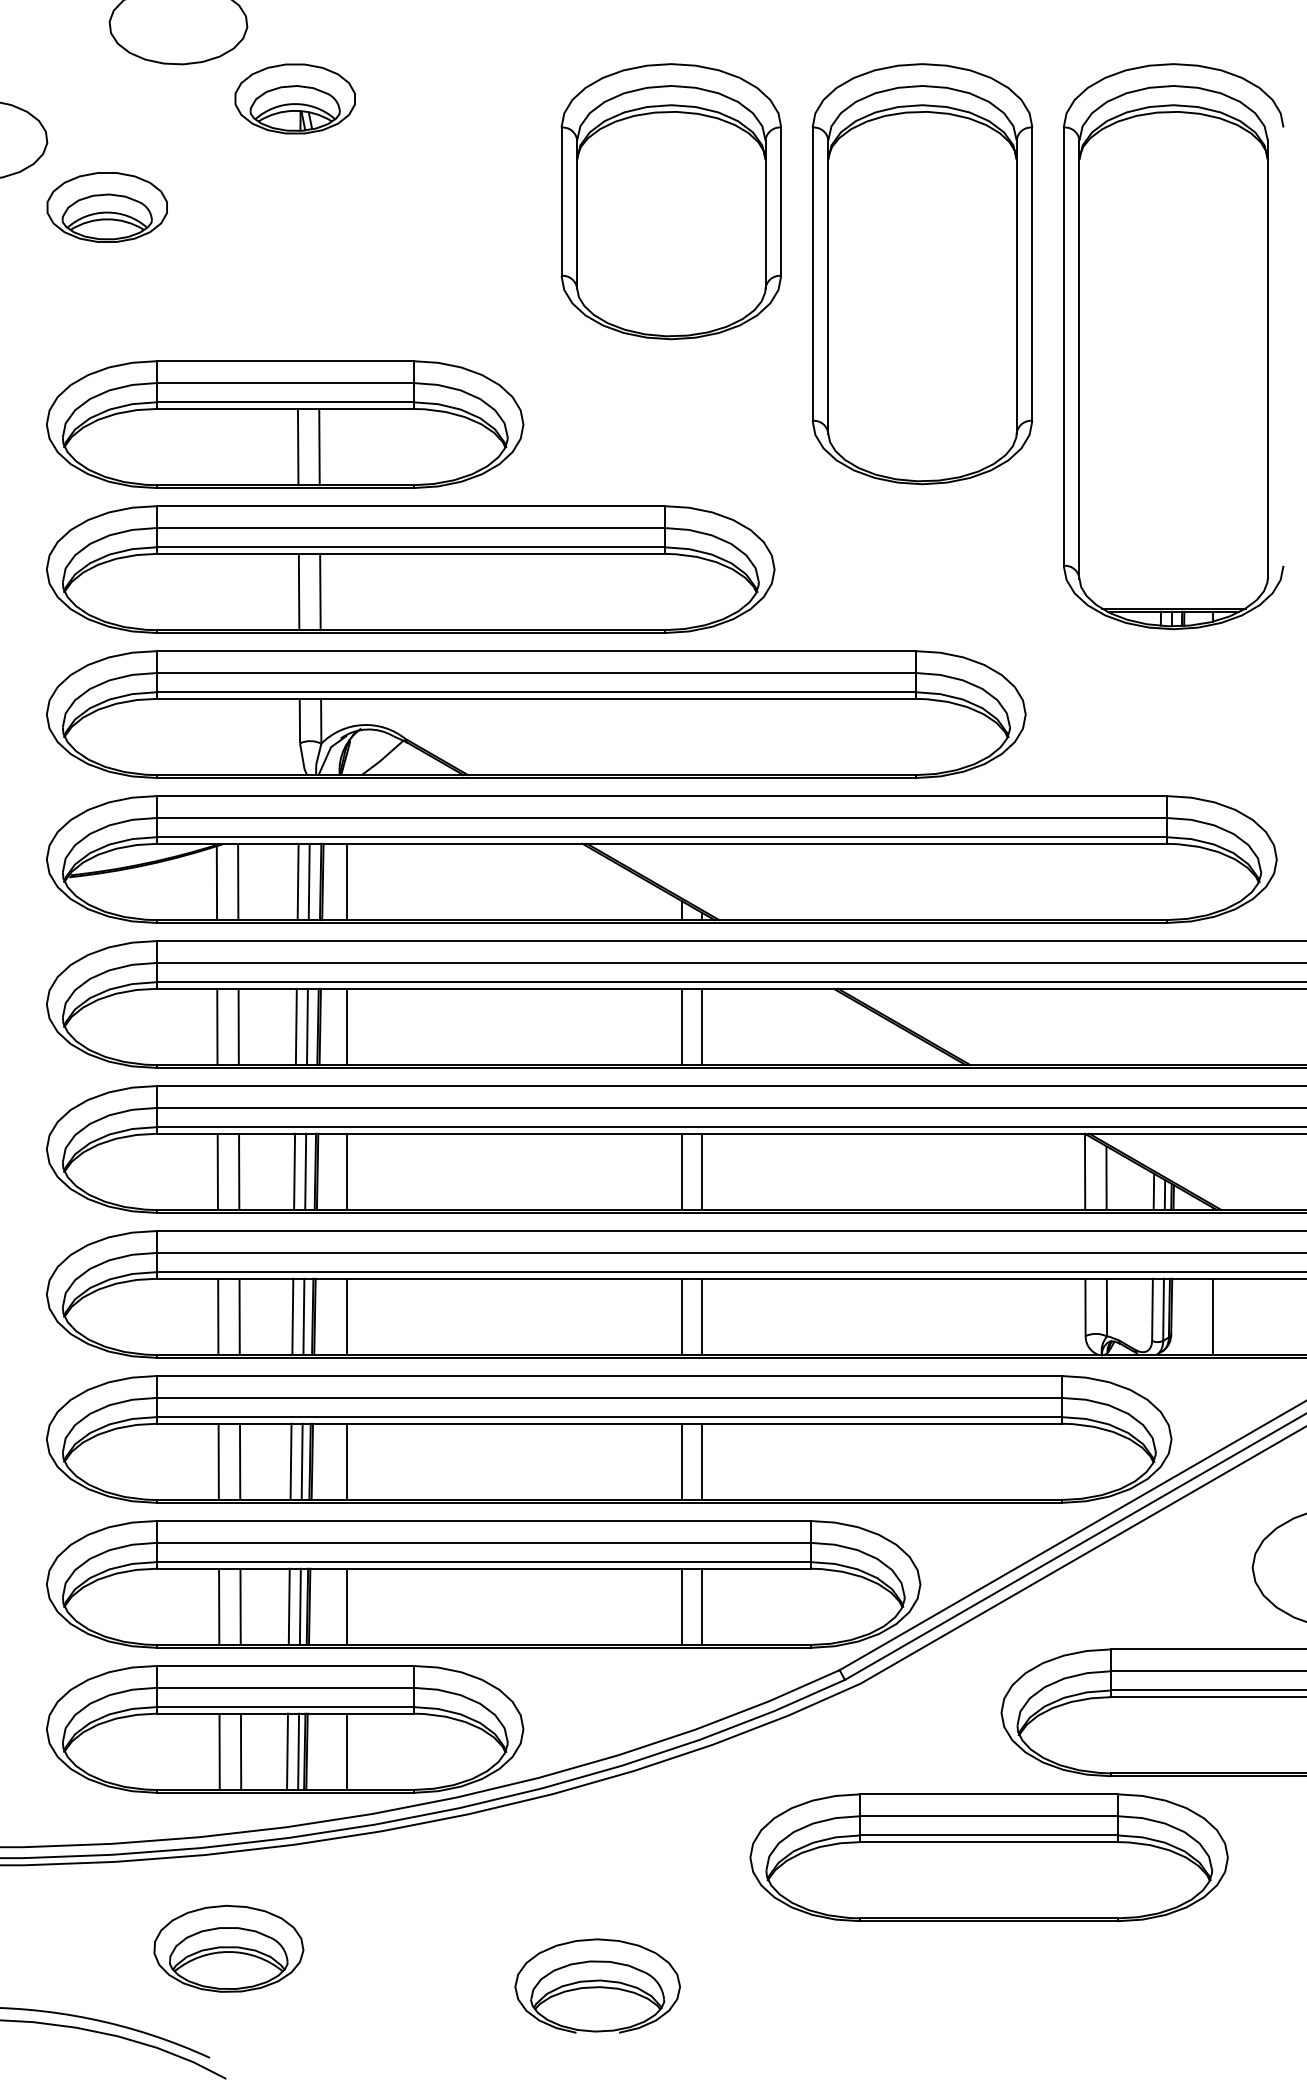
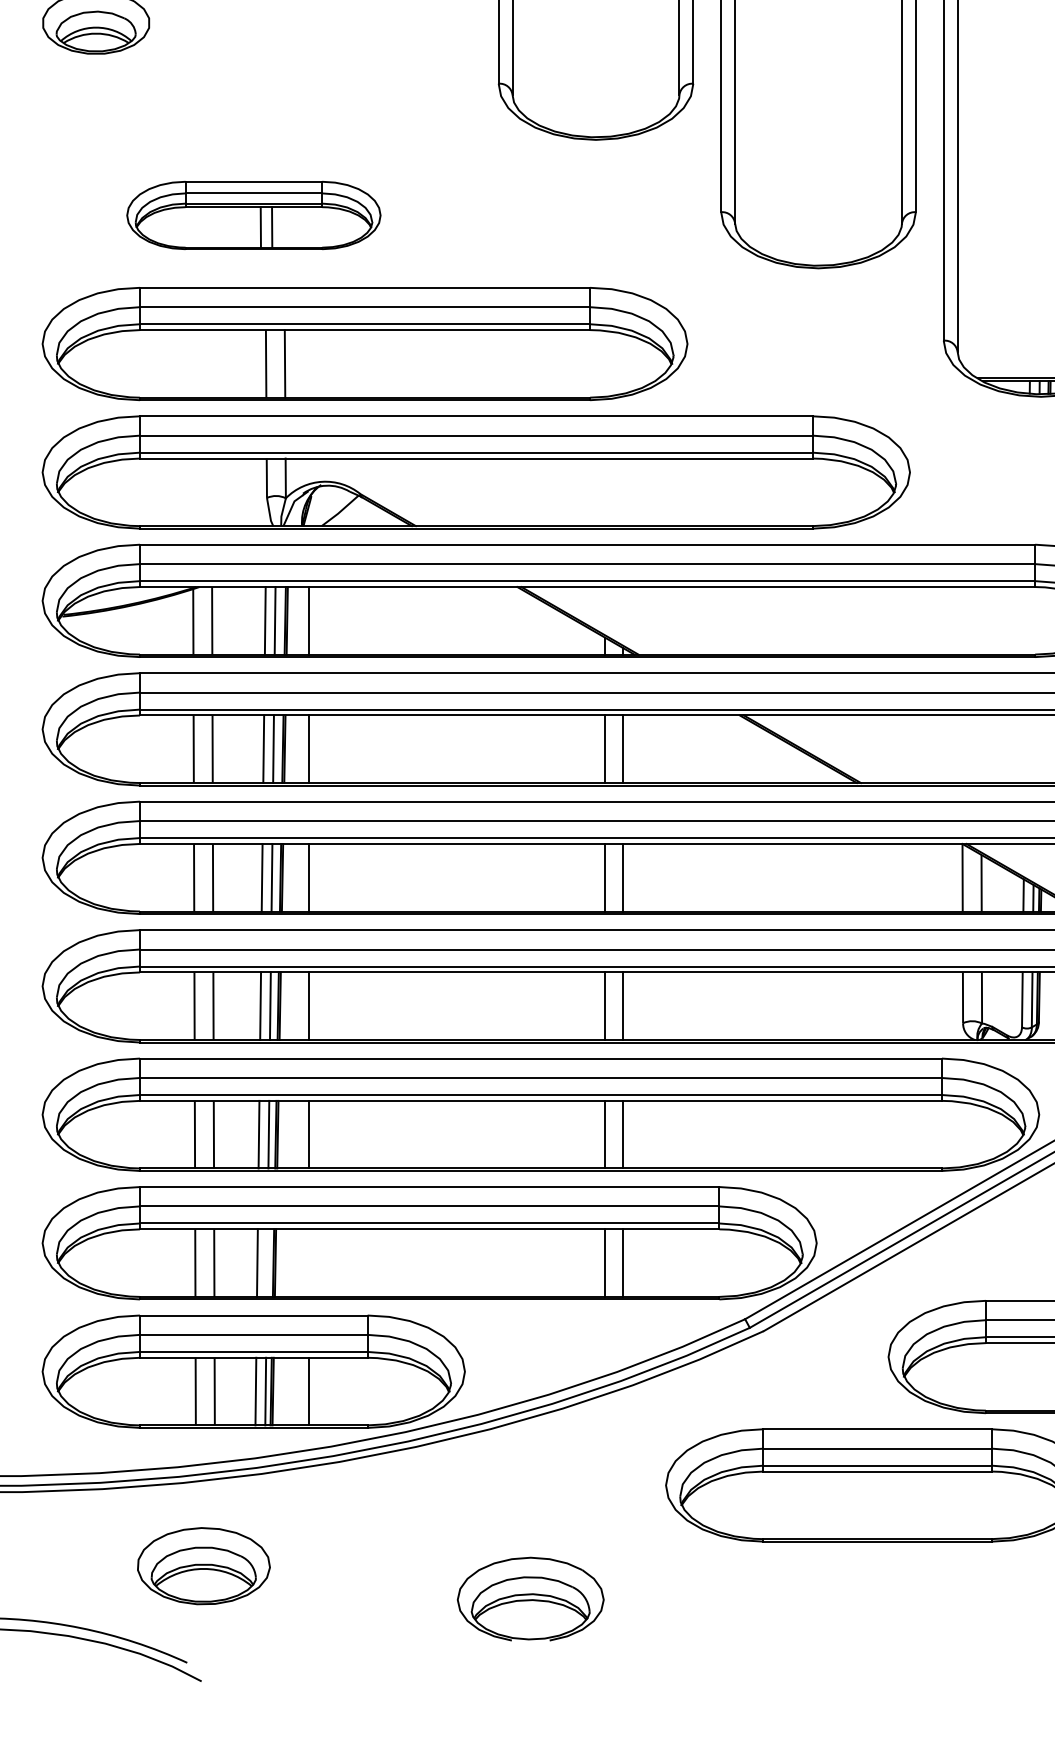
part: (285, 424) -> (254, 215), size x0.6
line: (299, 1606) -> (266, 1262), removed
line: (347, 1606) -> (309, 1262), removed

